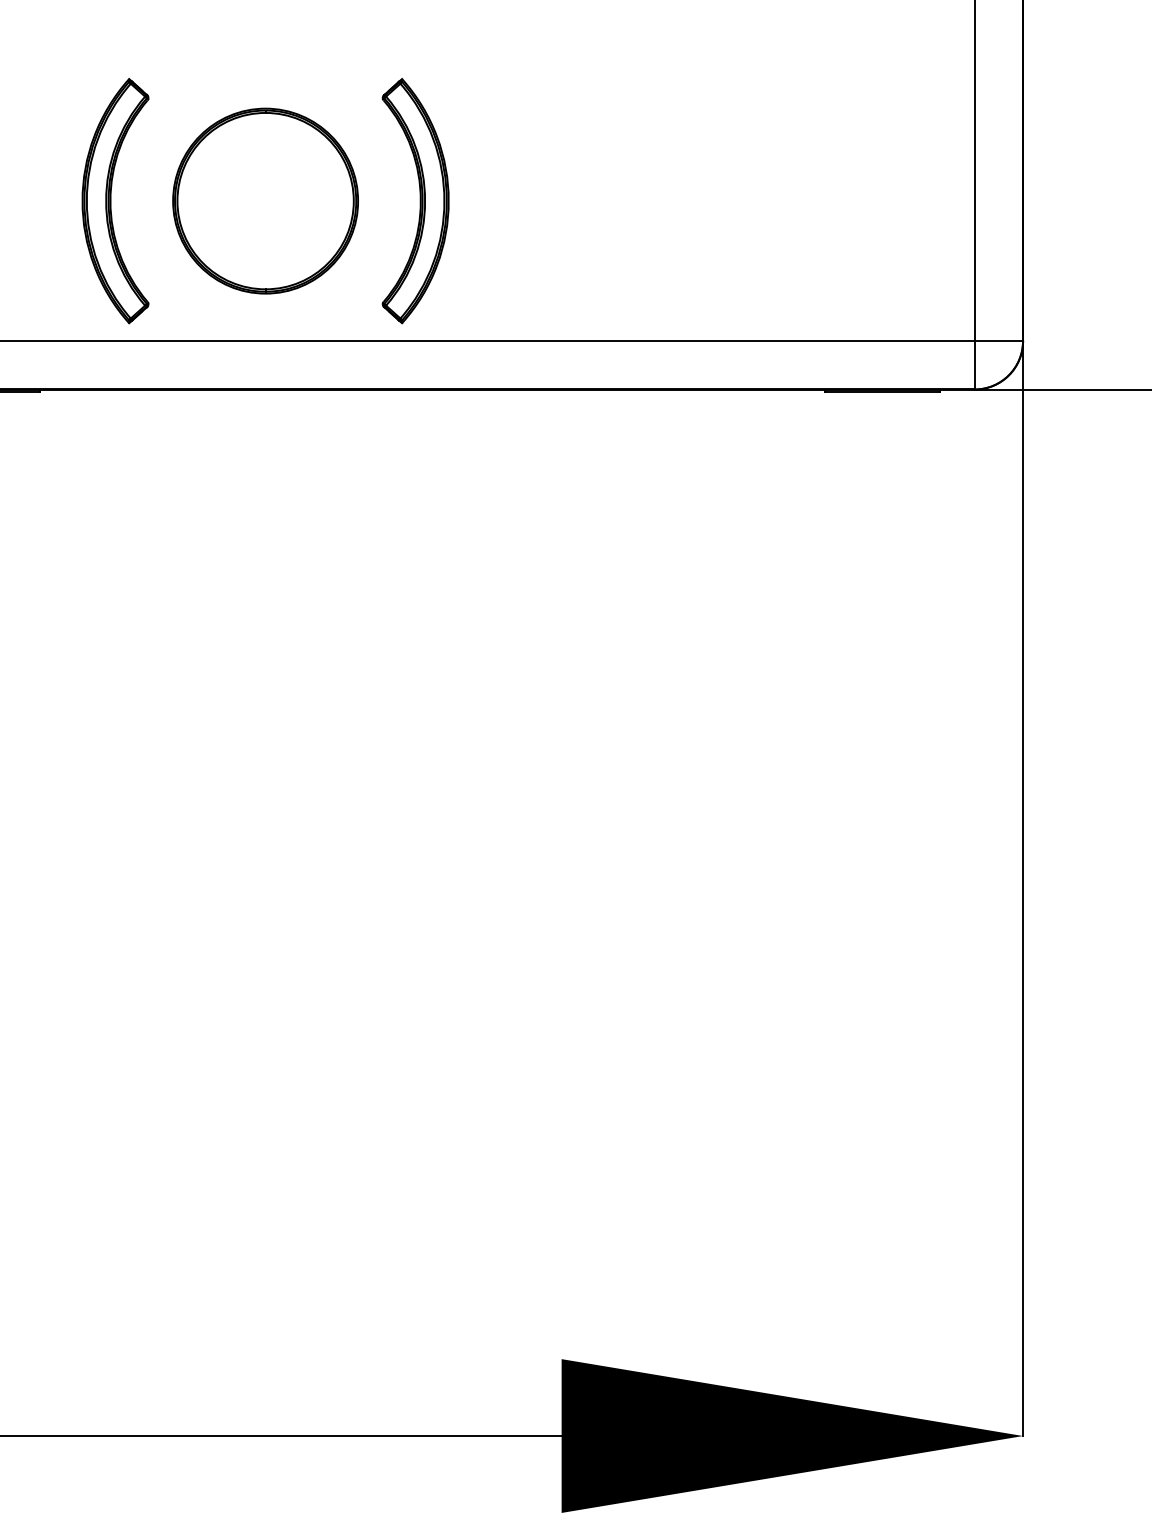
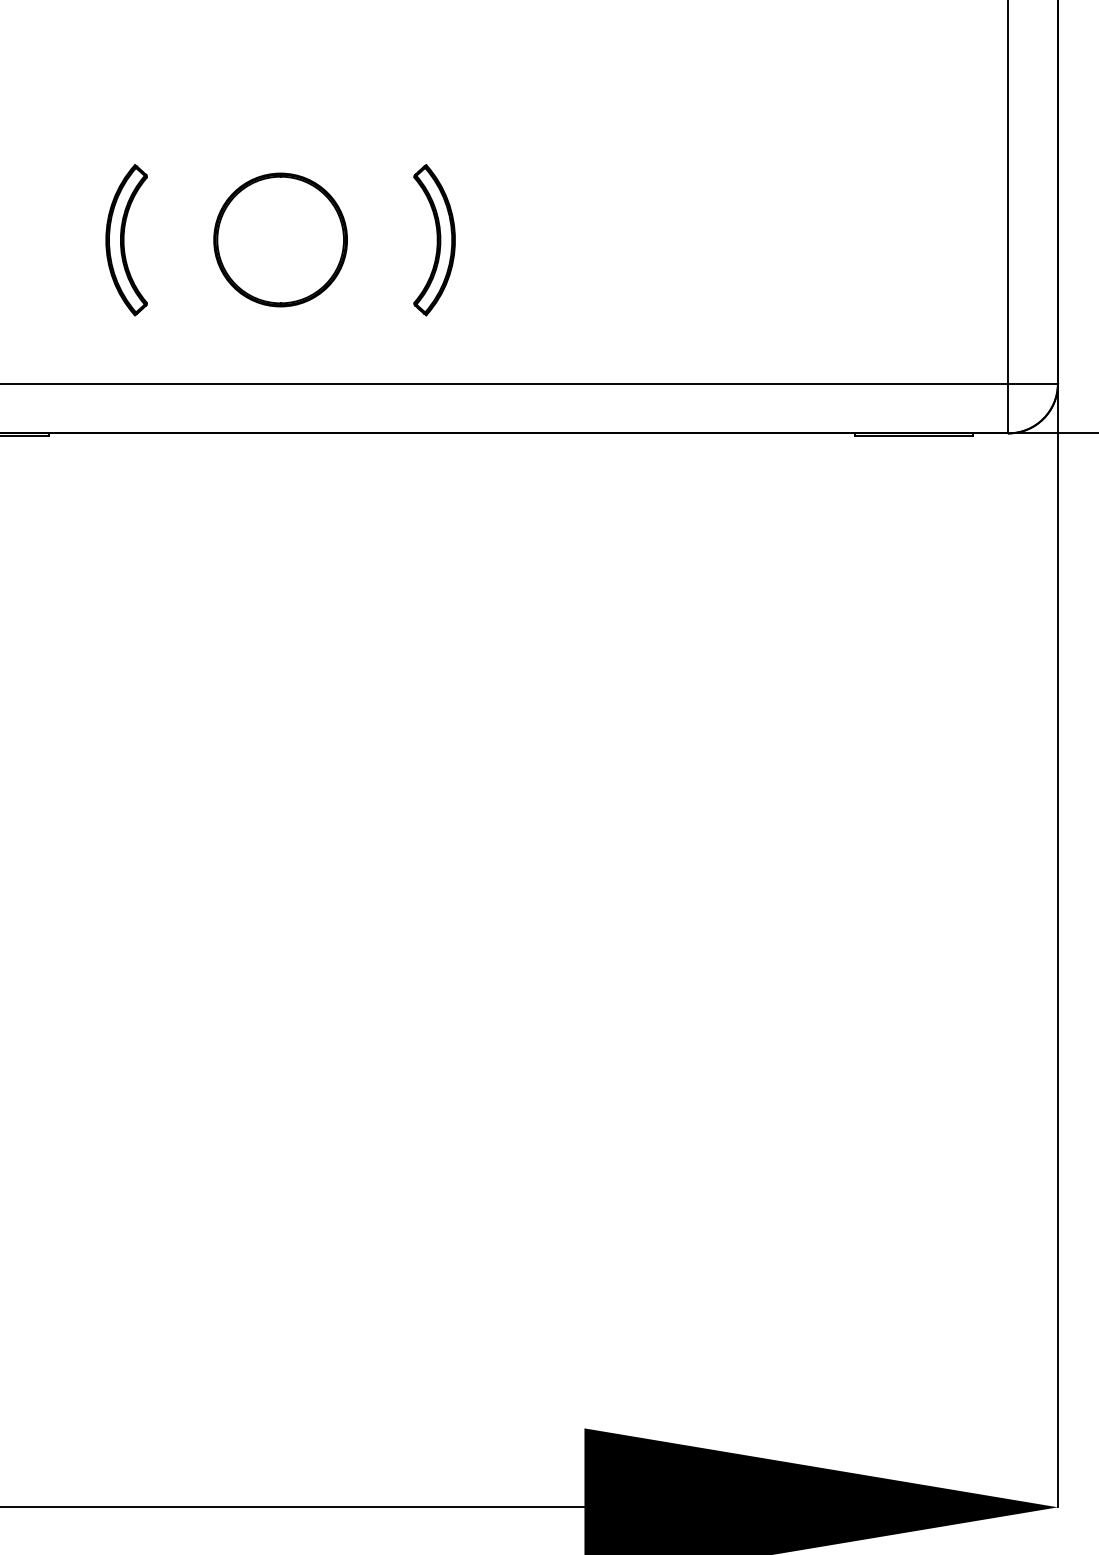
part: (265, 200) -> (280, 239), size x0.7
part: (115, 201) -> (126, 240), size x0.6
part: (415, 201) -> (434, 240), size x0.6

